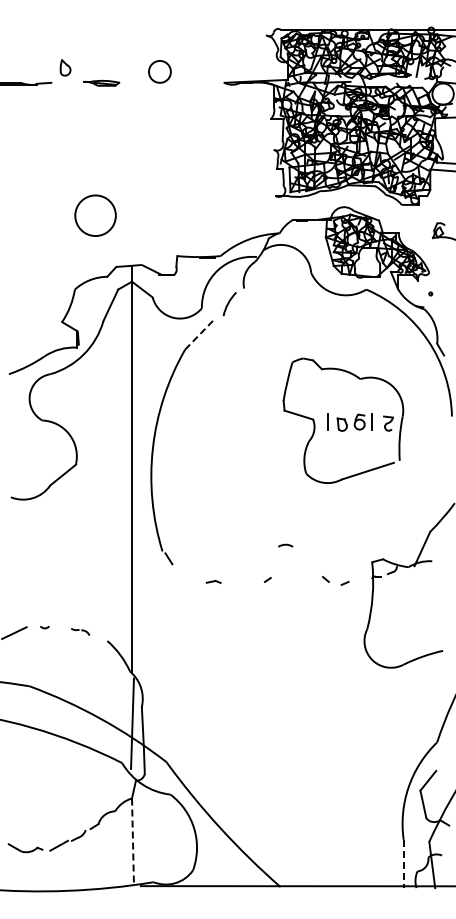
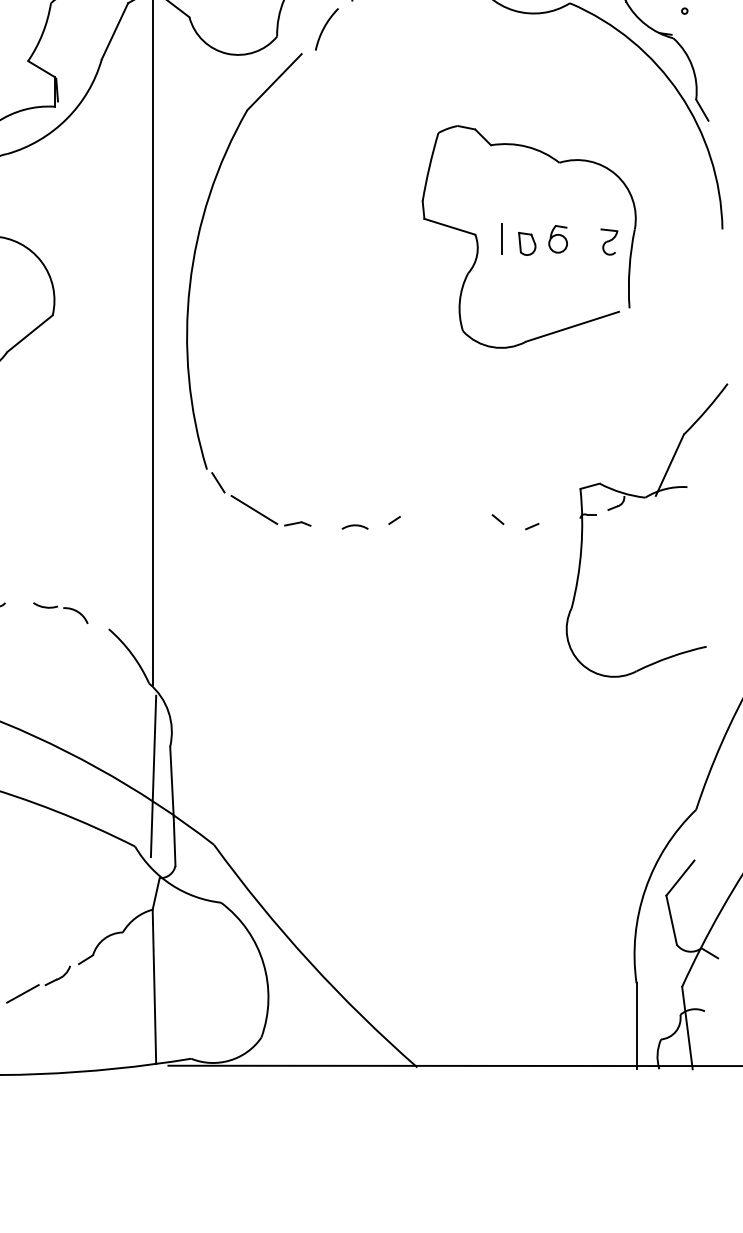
line: (200, 333) -> (274, 81), dashed -> solid
line: (371, 421) -> (579, 238), removed
arc: (285, 545) -> (354, 526), moved
line: (188, 573) -> (253, 508), added
part: (80, 631) -> (60, 612), size x1.67
line: (133, 842) -> (155, 988), dashed -> solid
line: (403, 864) -> (636, 1027), dashed -> solid

